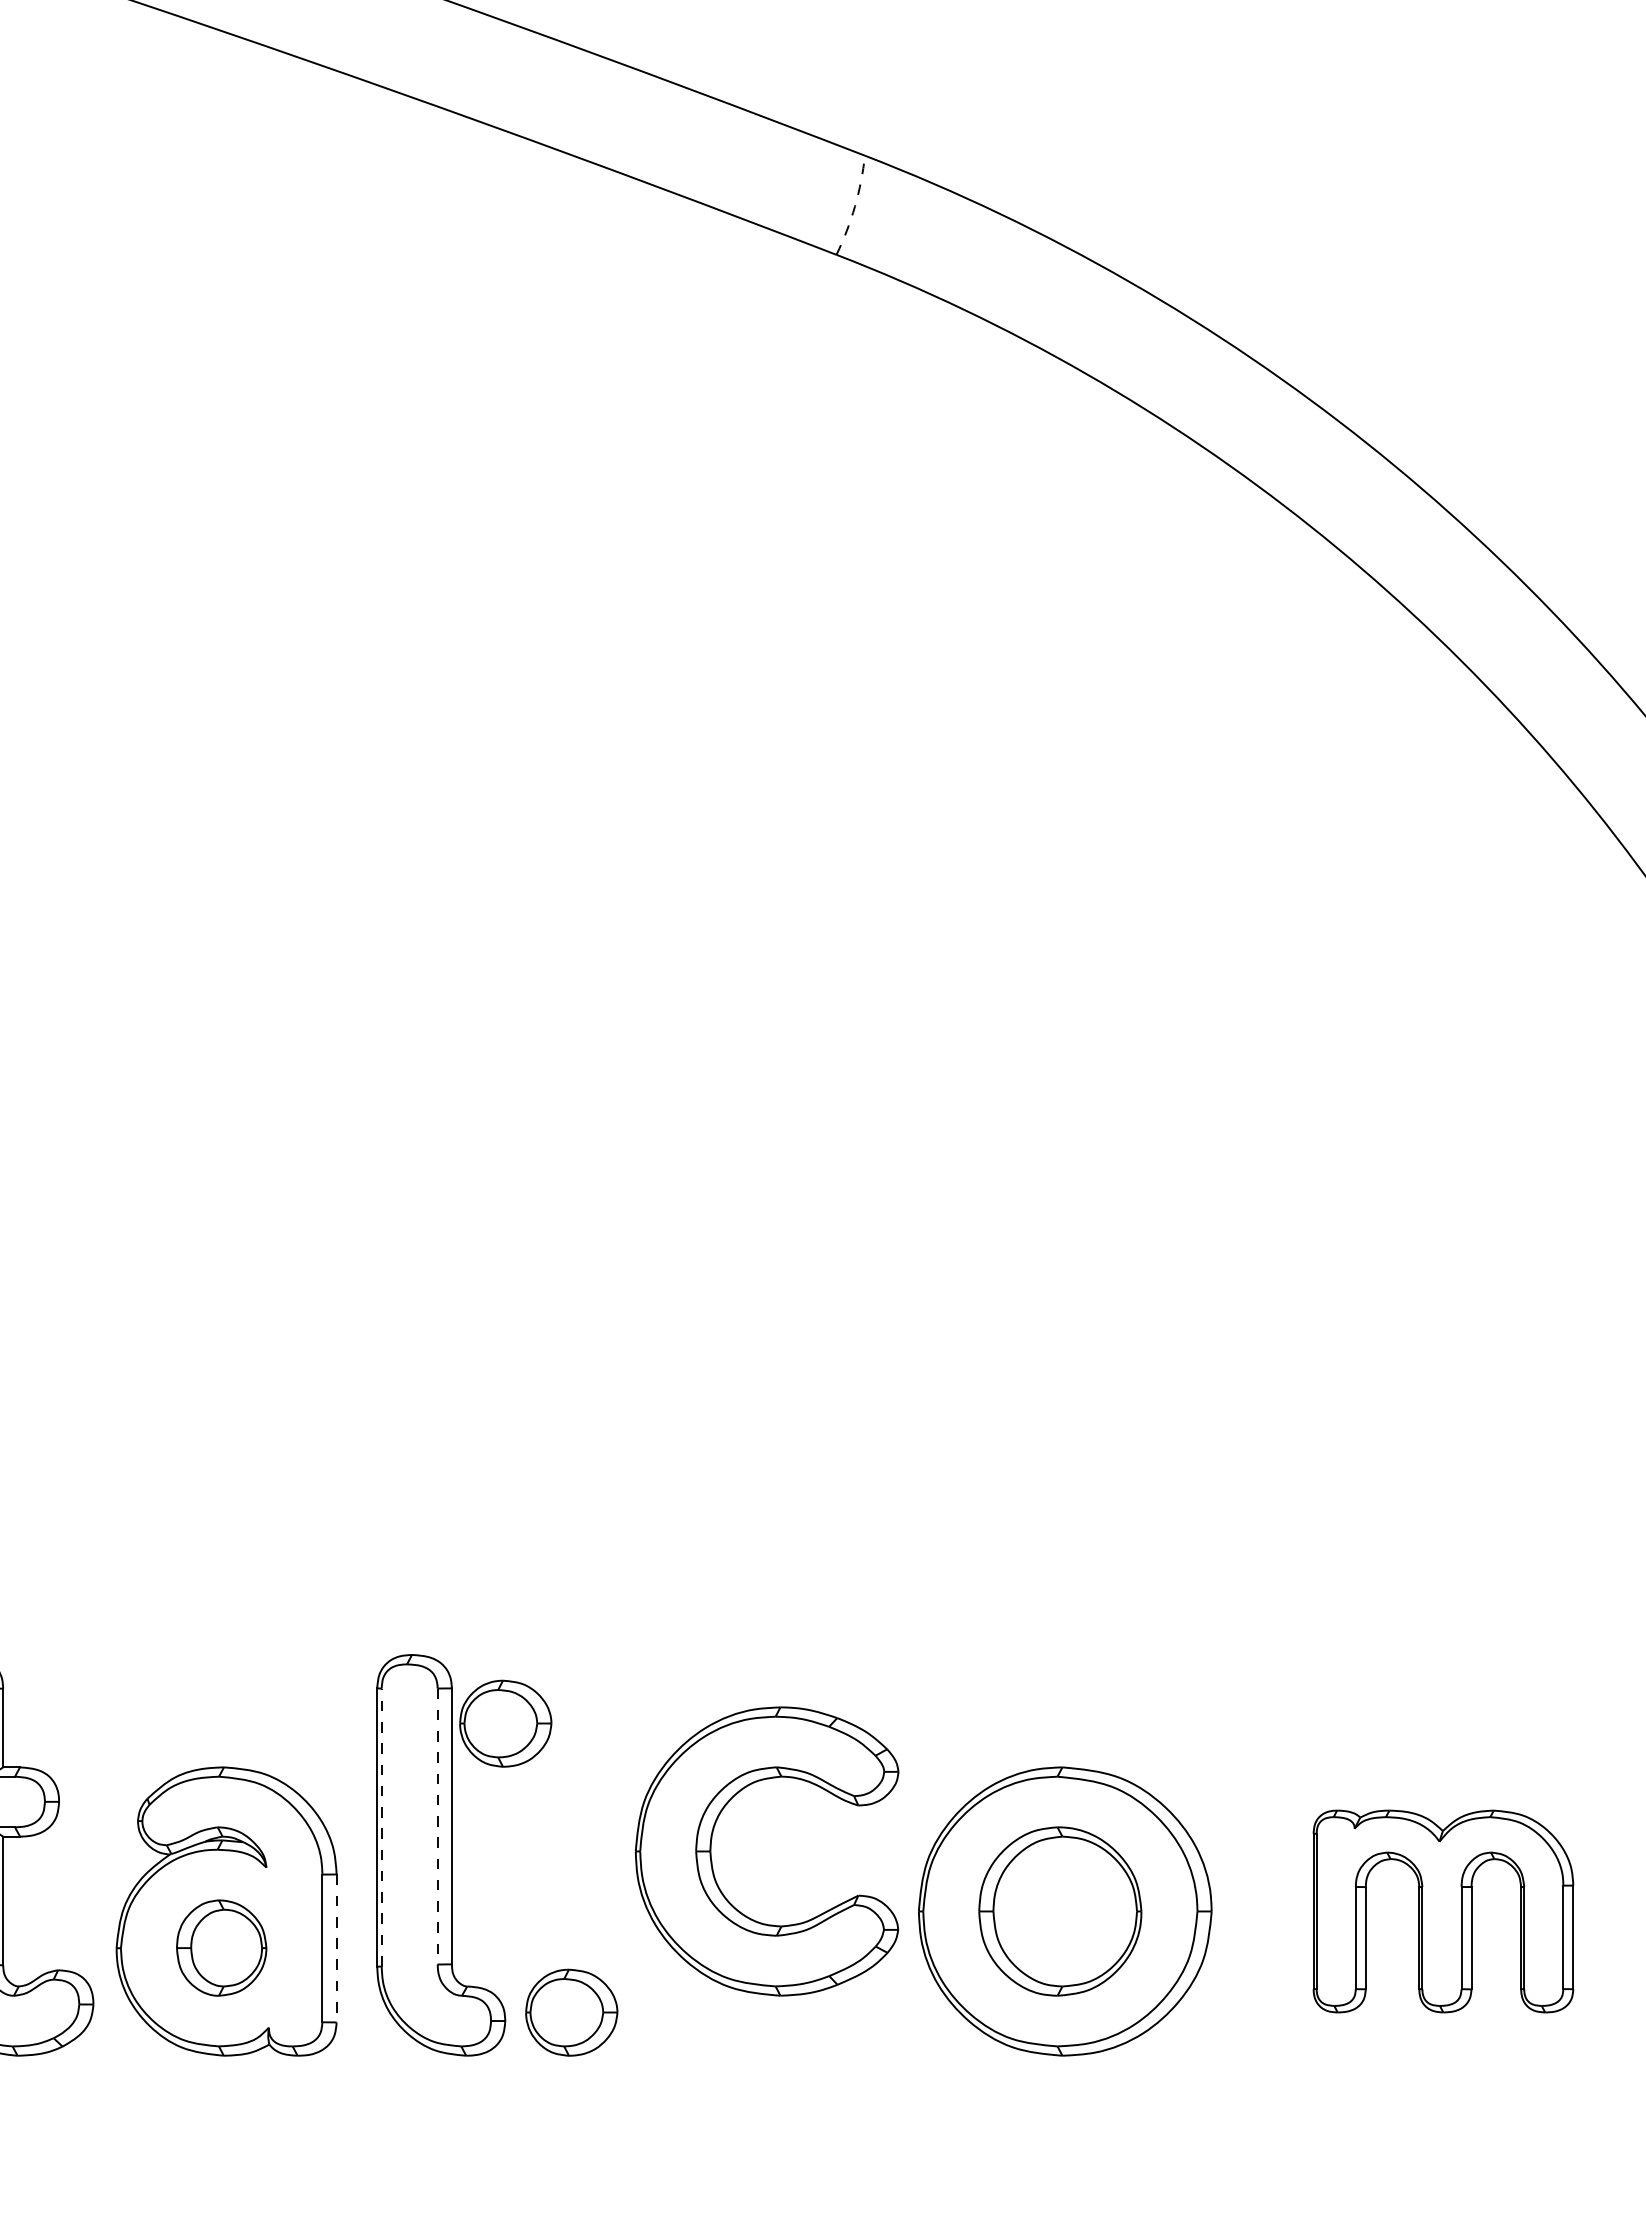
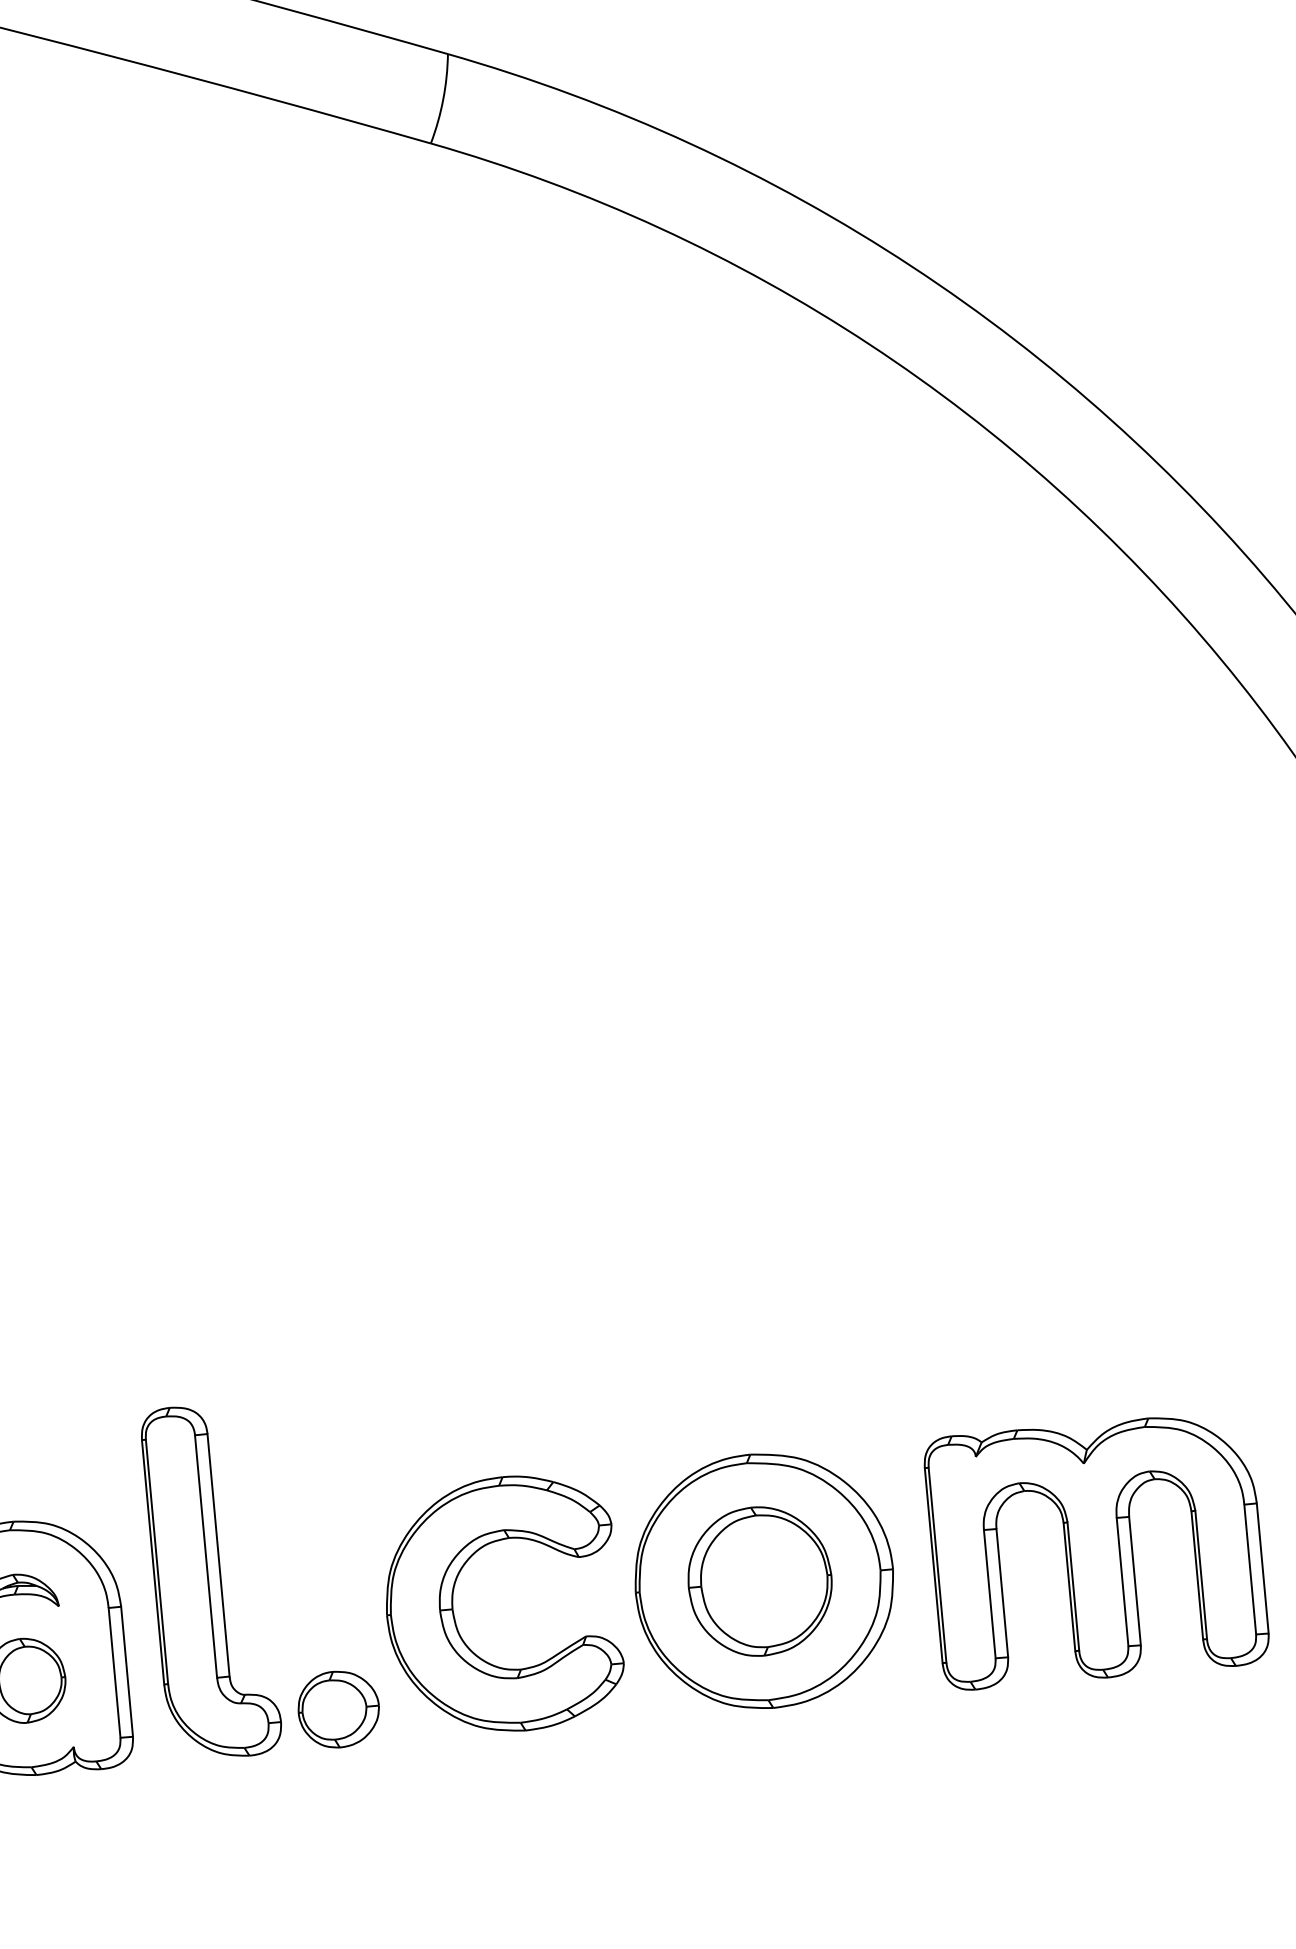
arc: (855, 206) -> (443, 99), dashed -> solid
part: (505, 1723) -> (257, 1460), removed
line: (437, 1826) -> (205, 1556), dashed -> solid
line: (381, 1827) -> (156, 1561), dashed -> solid
part: (712, 1860) -> (455, 1617), moved
part: (1443, 1911) -> (1096, 1550), size x1.43
line: (336, 1948) -> (126, 1671), dashed -> solid

